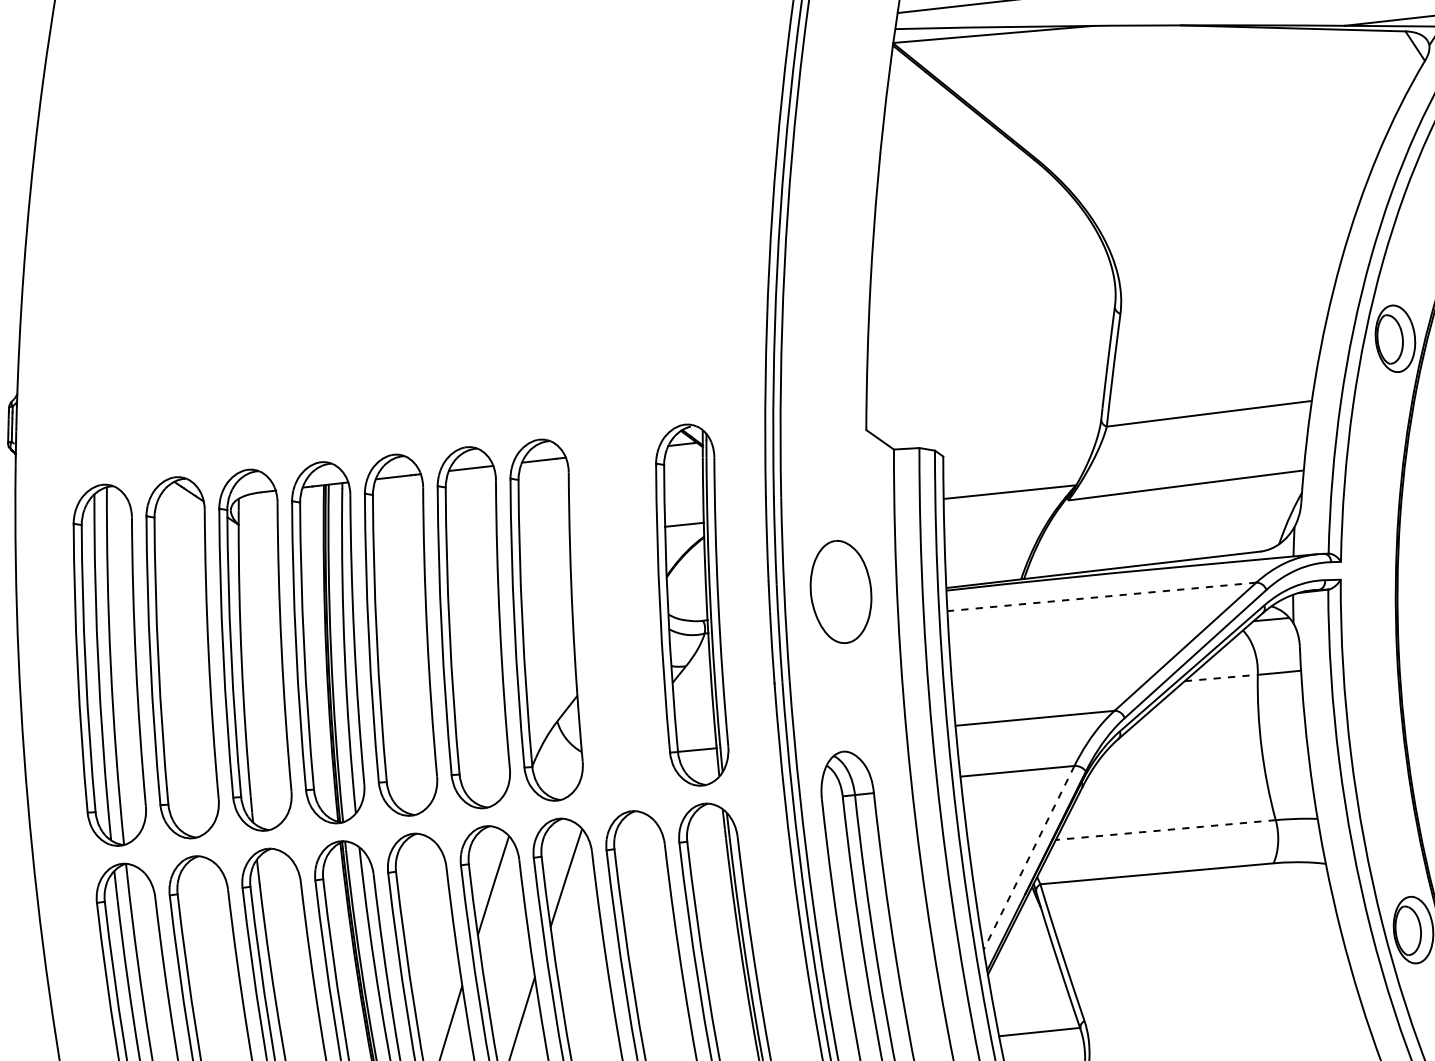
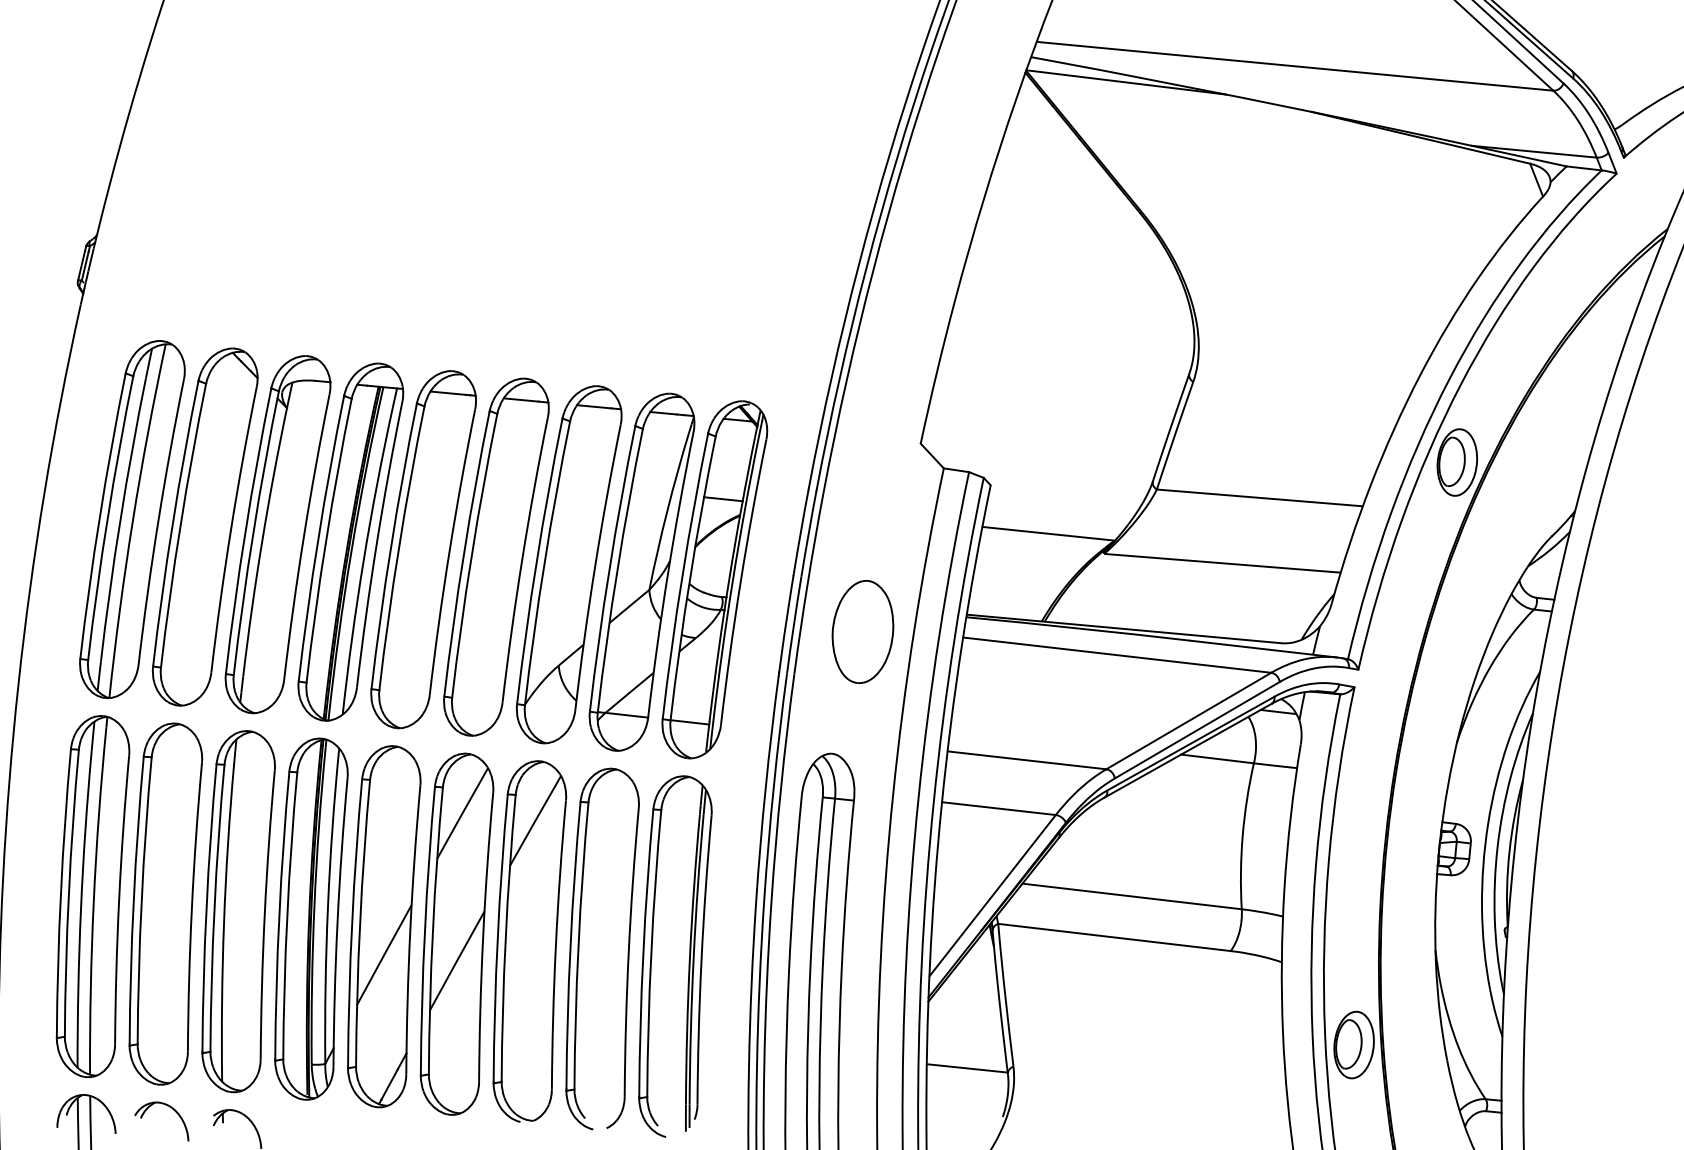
part: (840, 591) -> (862, 631), moved
line: (1102, 597) -> (1117, 655), dashed -> solid
part: (619, 612) -> (641, 571), added
line: (1221, 677) -> (1217, 758), dashed -> solid
line: (1165, 830) -> (1131, 896), dashed -> solid
line: (1028, 857) -> (992, 895), dashed -> solid

